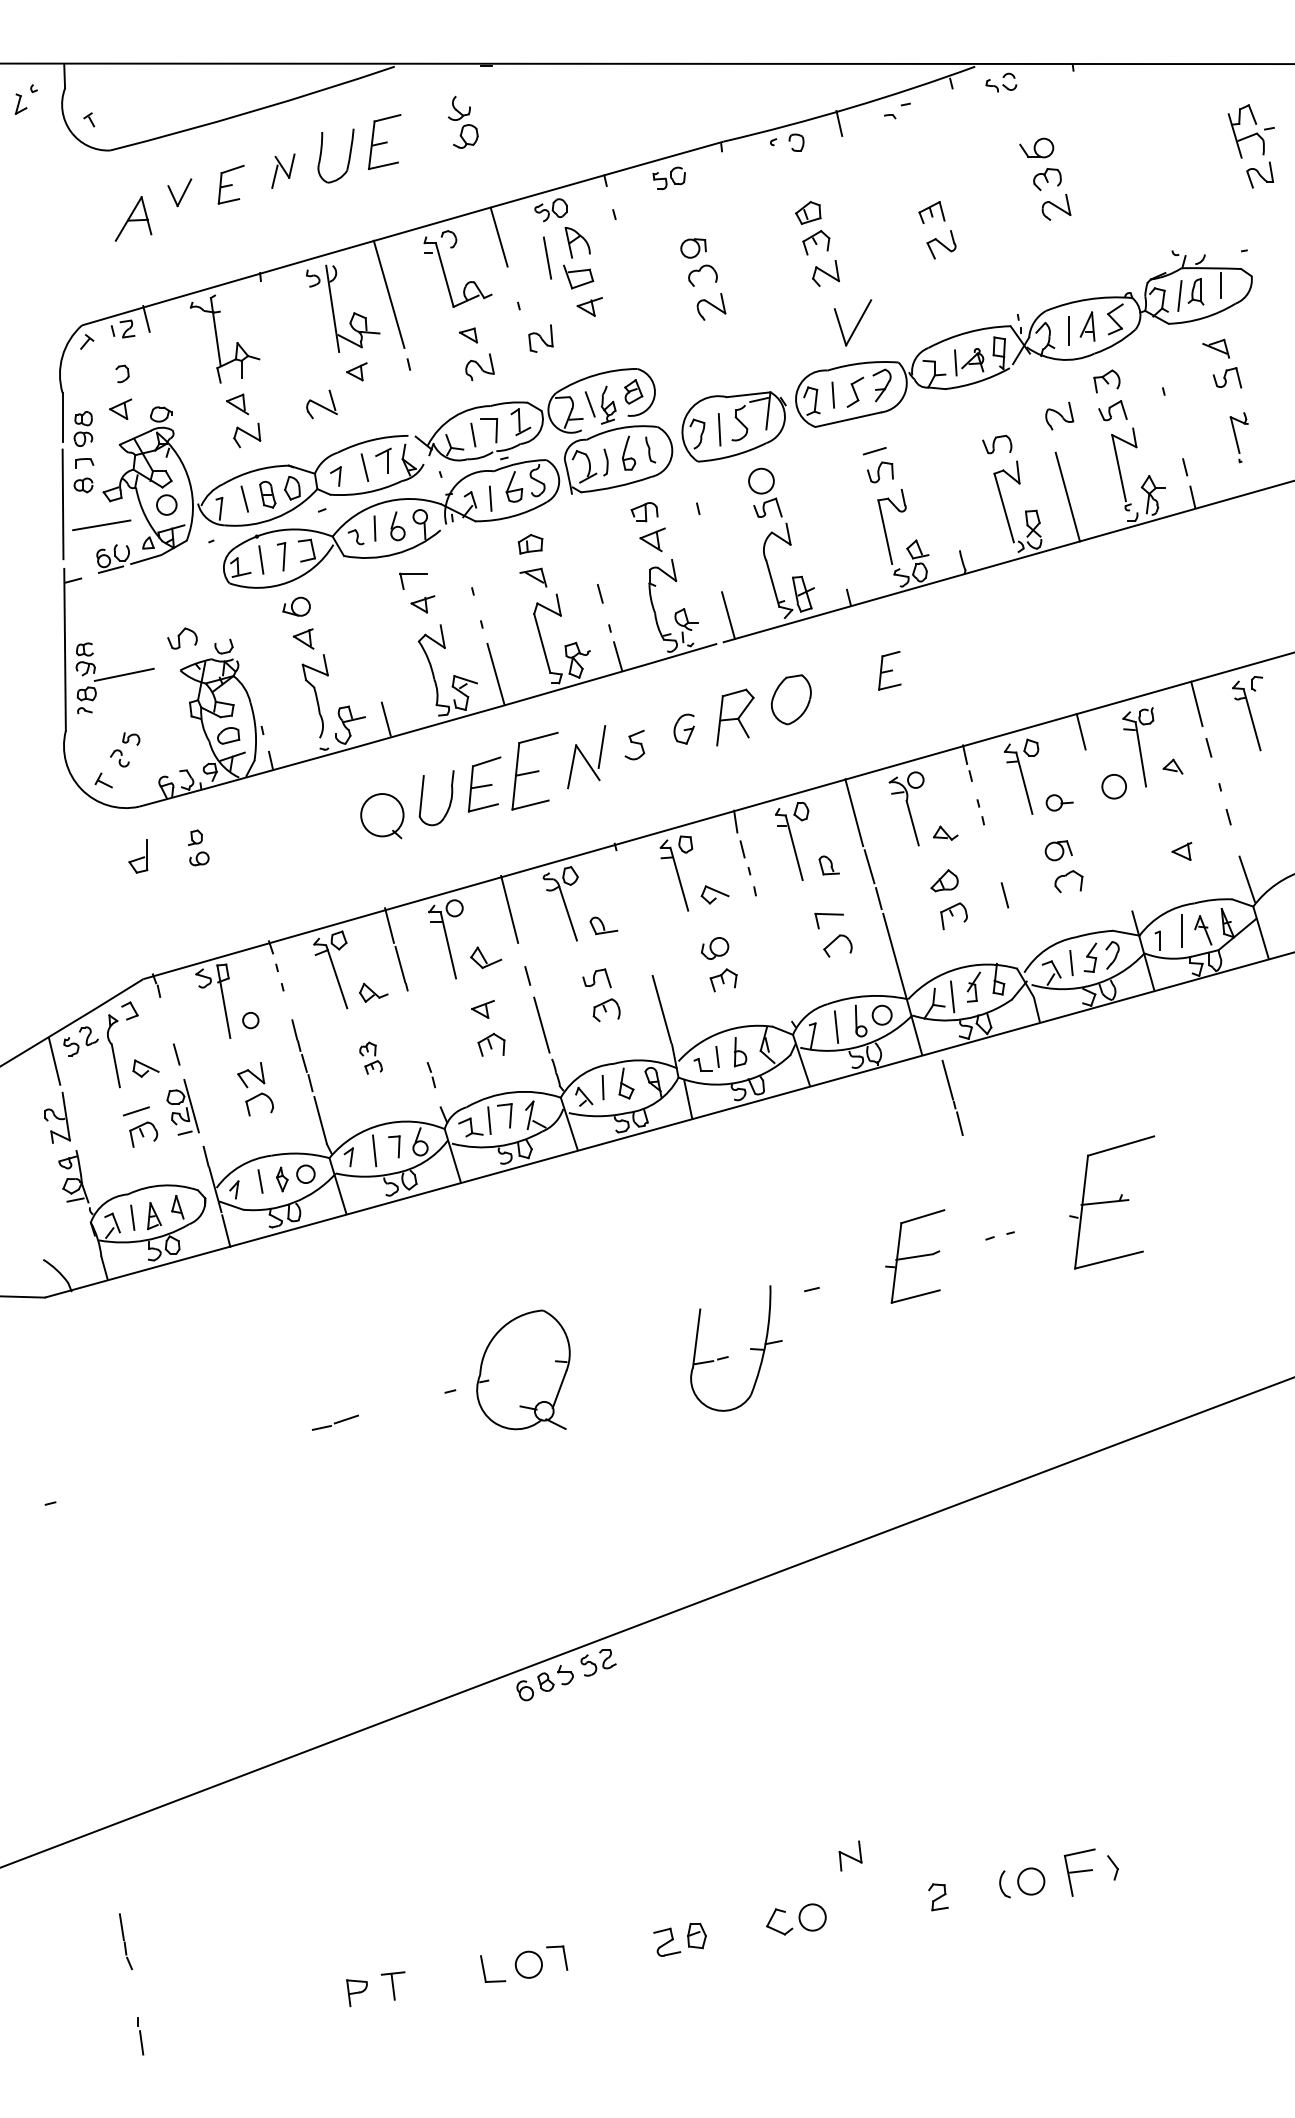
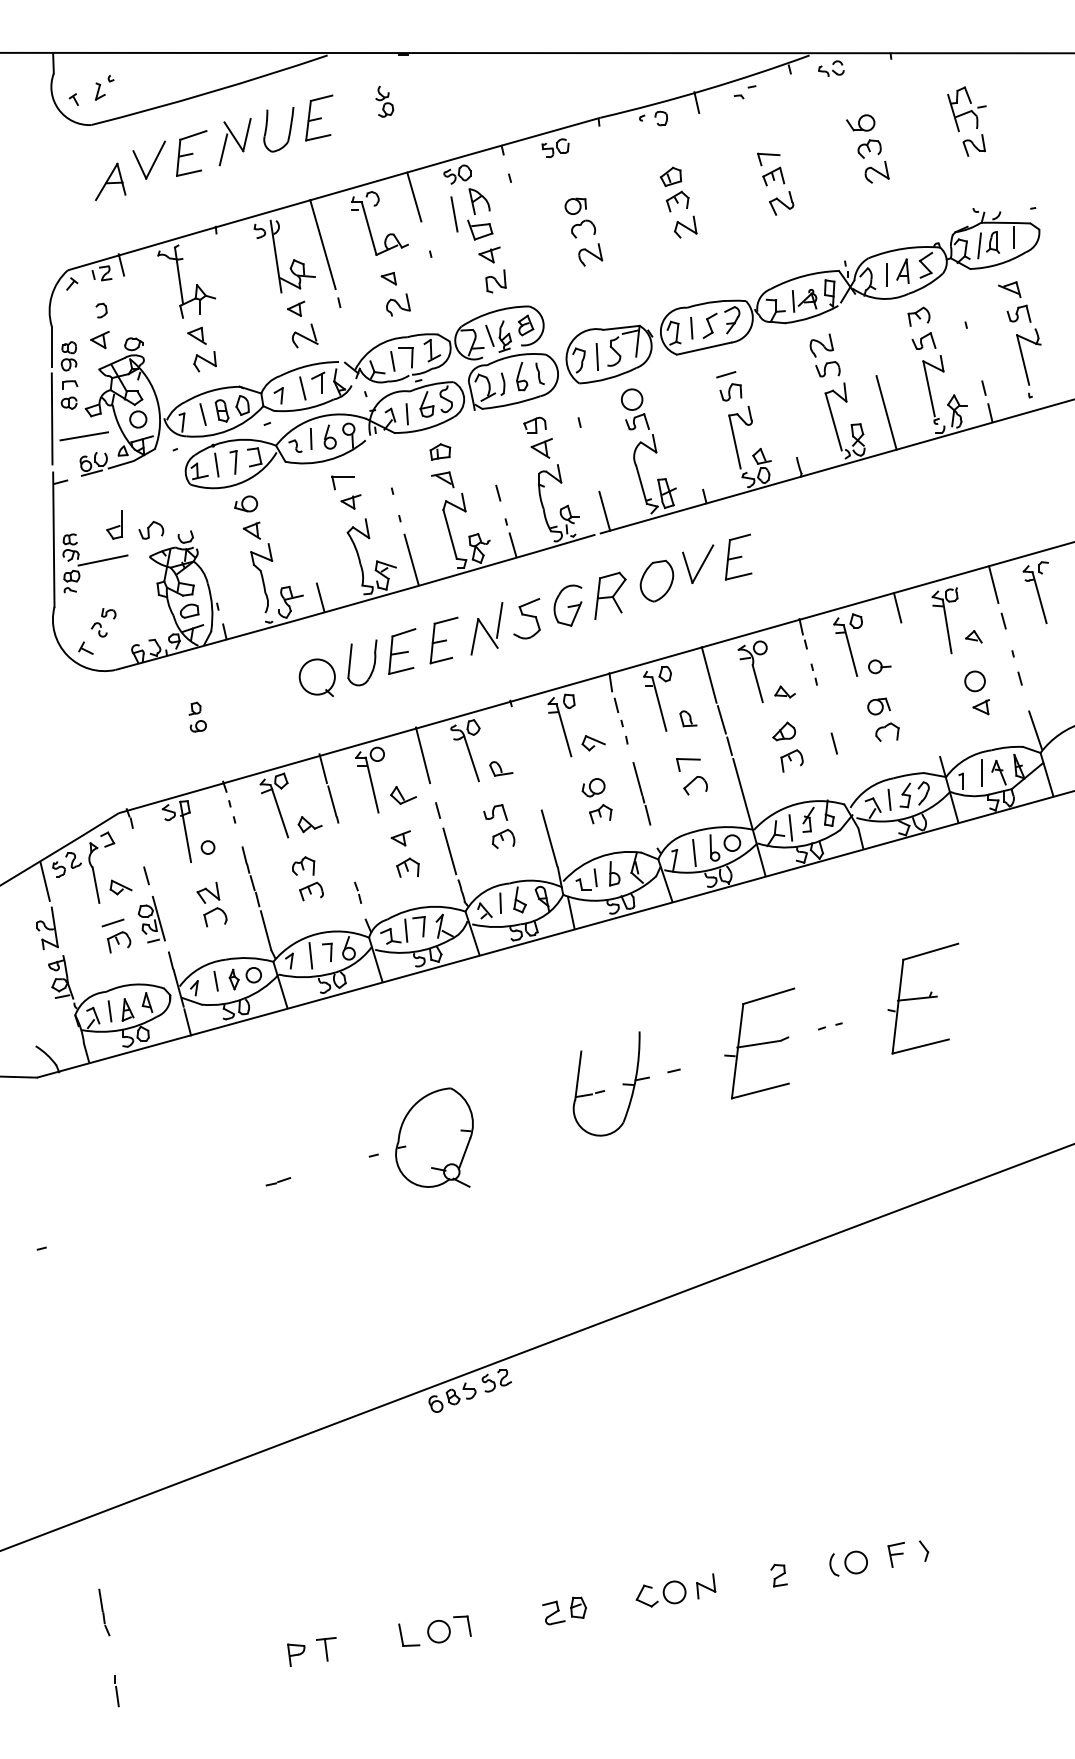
part: (26, 99) -> (104, 87), moved
part: (463, 122) -> (384, 101), size x0.71
part: (1247, 138) -> (963, 115), moved
part: (282, 171) -> (234, 142), size x1.67
part: (230, 184) -> (191, 153), size x1.43
part: (179, 191) -> (148, 159), size x1.67
part: (925, 191) -> (768, 159), added
part: (853, 322) -> (698, 563), moved
part: (540, 338) -> (495, 281), moved
part: (321, 403) -> (304, 335), moved
part: (1059, 415) -> (821, 345), moved
part: (1238, 437) -> (1028, 363), size x1.67
part: (889, 670) -> (738, 556), size x1.43
part: (683, 729) -> (567, 605), size x1.67
part: (634, 744) -> (526, 618), size x1.67
part: (534, 771) -> (443, 640), size x0.71
circle: (1113, 786) -> (974, 681), moved
part: (198, 847) -> (197, 716), moved
part: (138, 855) -> (114, 524), moved
part: (370, 1057) -> (307, 878), size x1.67
line: (952, 1097) -> (641, 793), moved
part: (914, 1256) -> (759, 1043), size x1.43
part: (728, 1356) -> (604, 1090), moved
part: (335, 1422) -> (278, 1181), size x0.62
part: (851, 1856) -> (706, 1586), moved
part: (1078, 1871) -> (895, 1554), size x0.62

